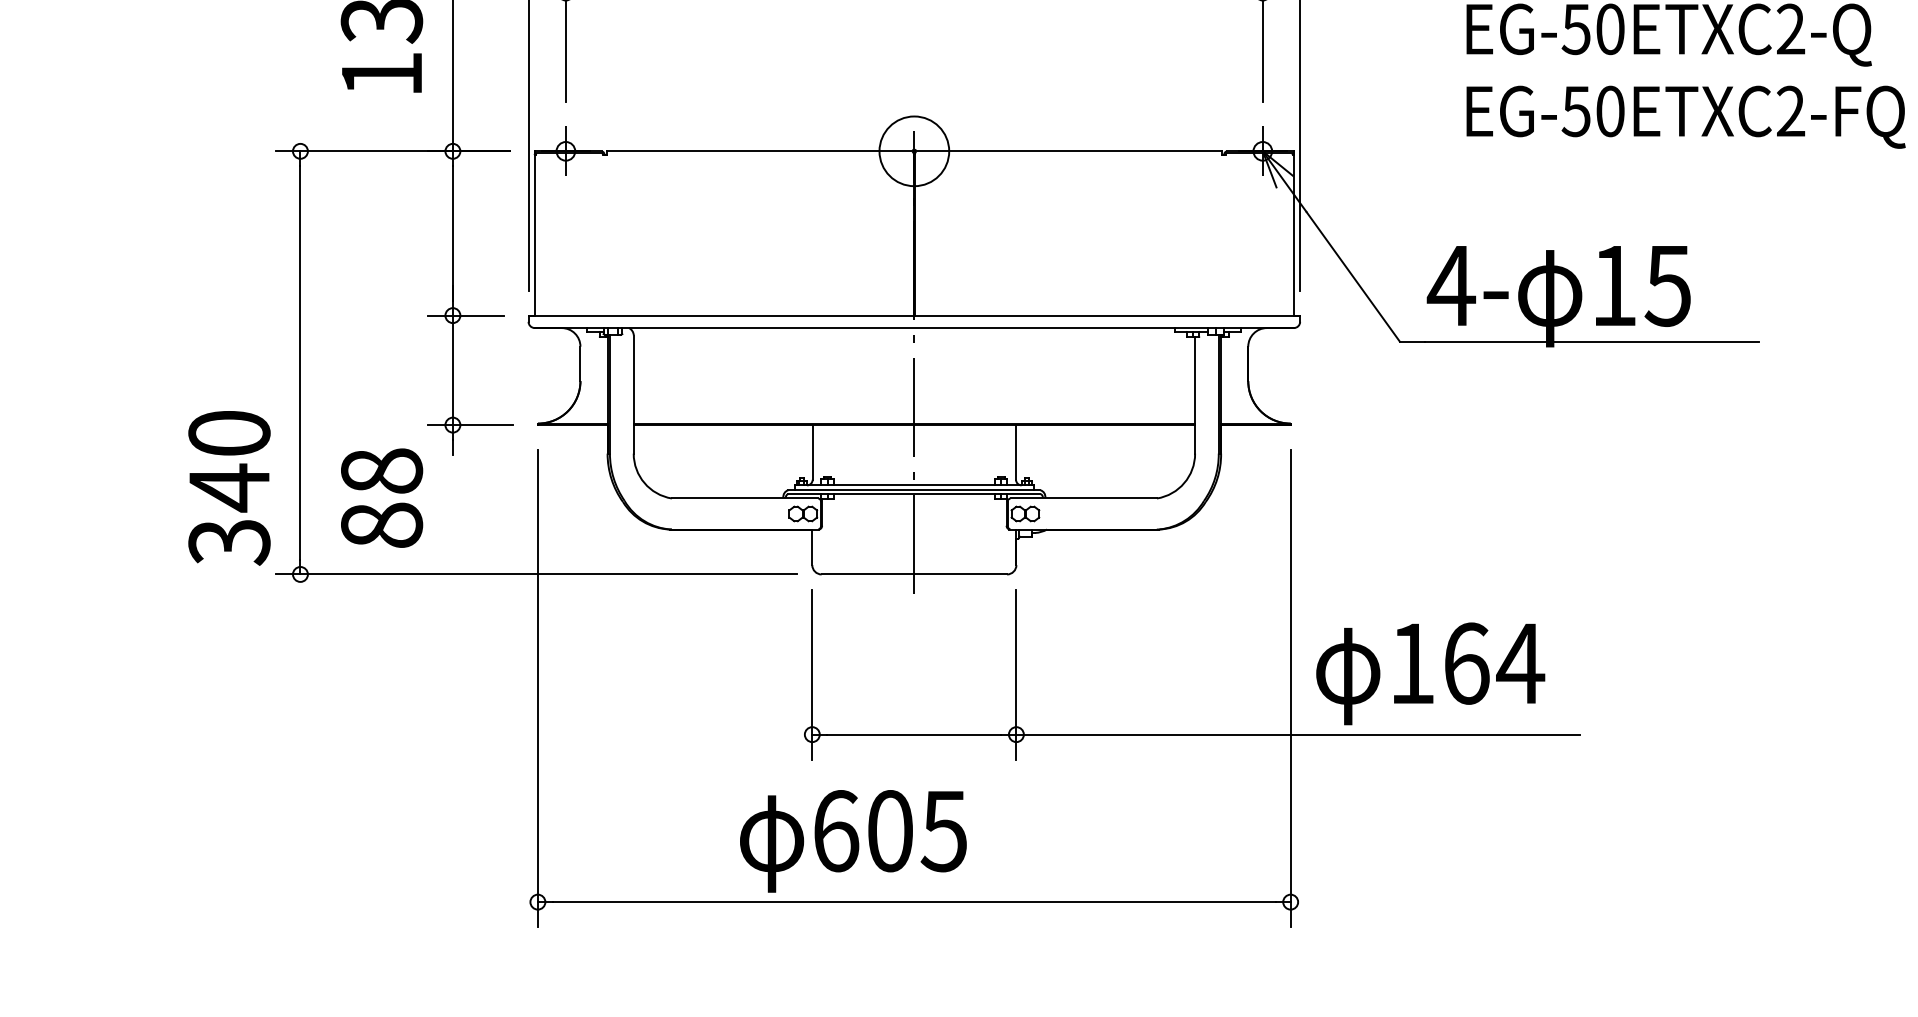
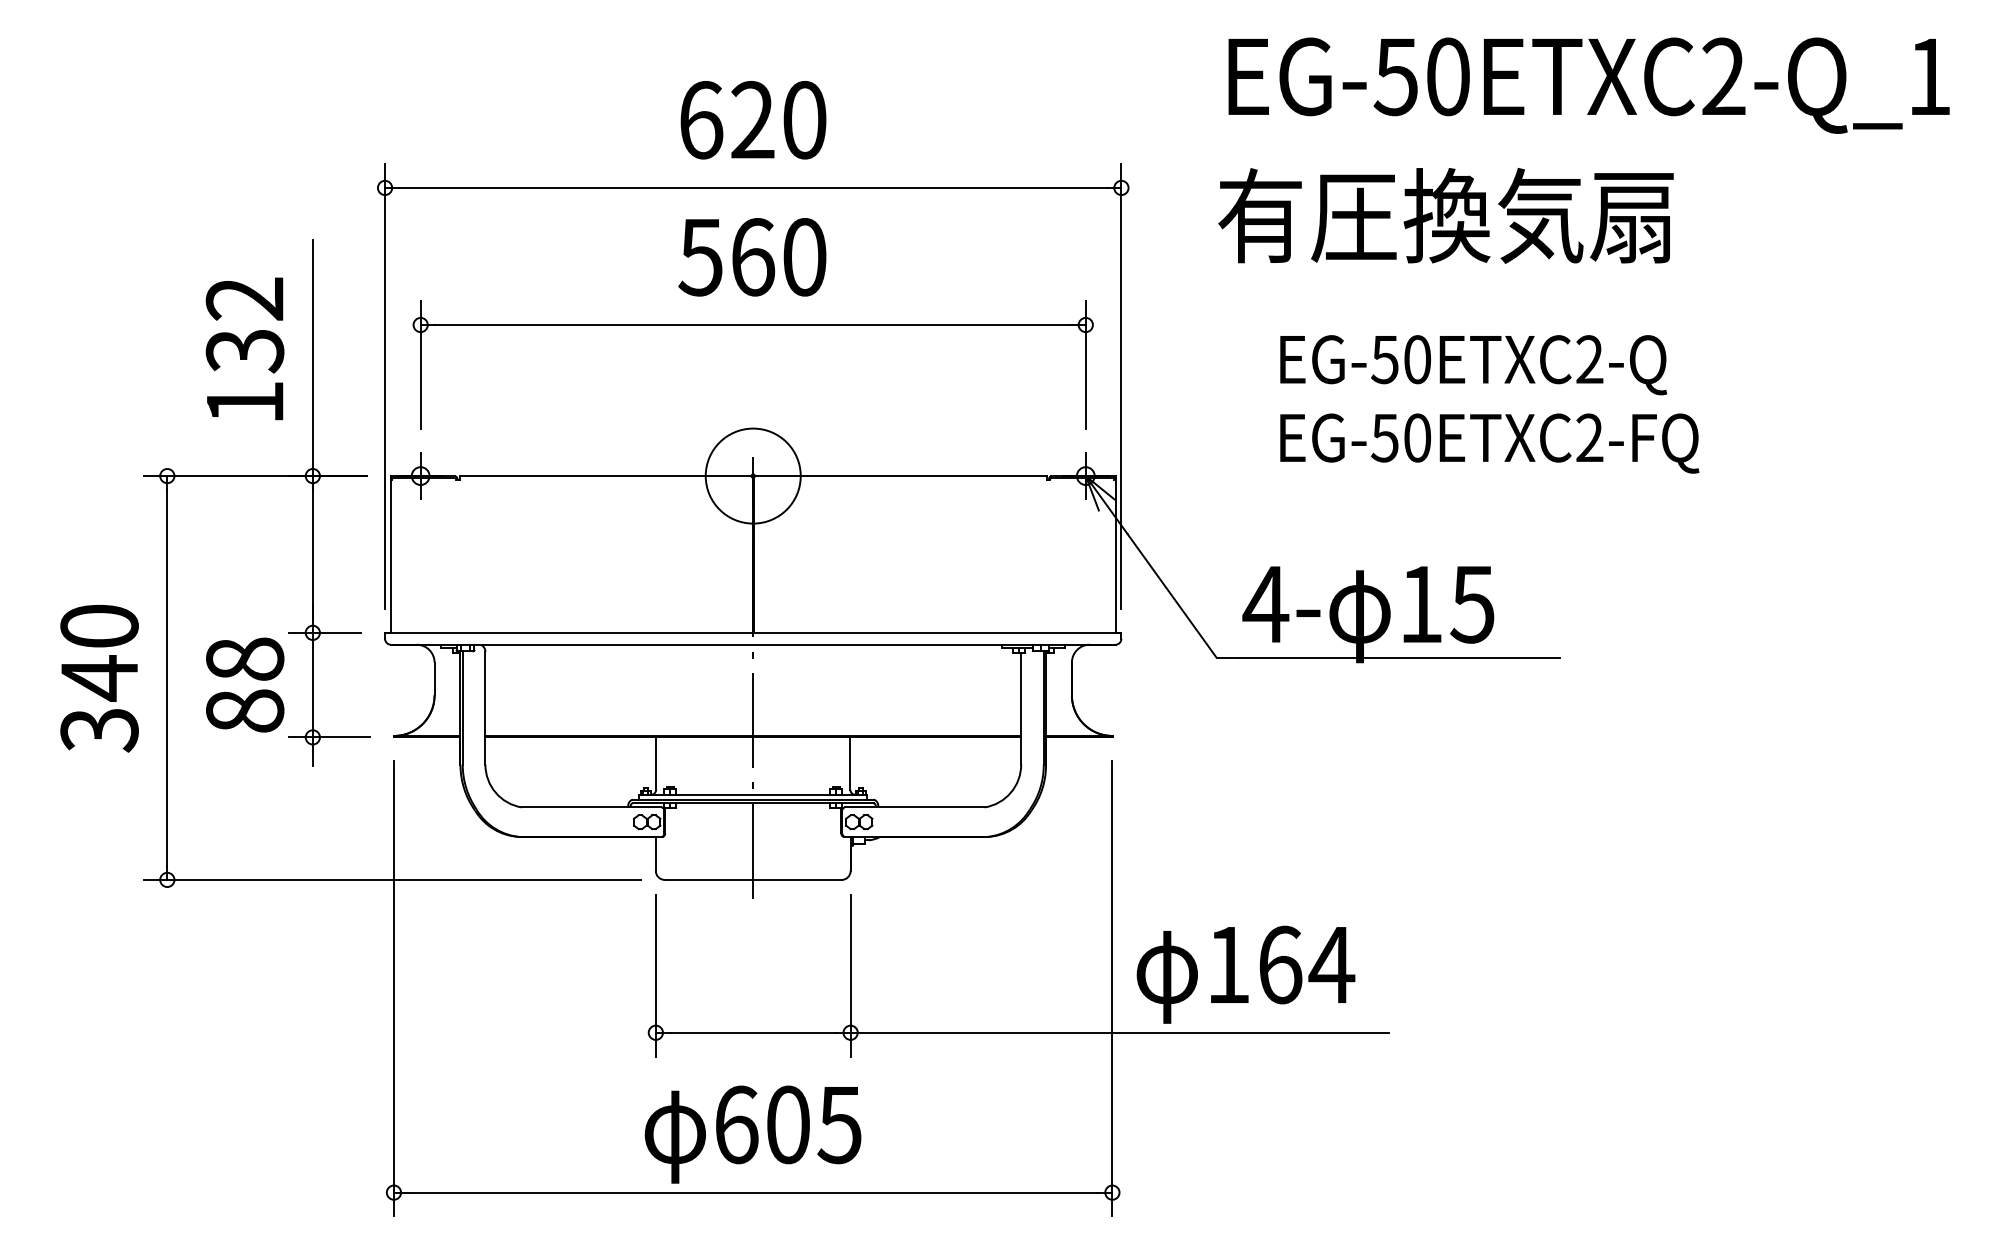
circle: (913, 150) -> (752, 475), size x1.43
text: (229, 488) -> (99, 678), moved
text: (382, 497) -> (245, 684), moved
text: (852, 841) -> (752, 1134), moved

